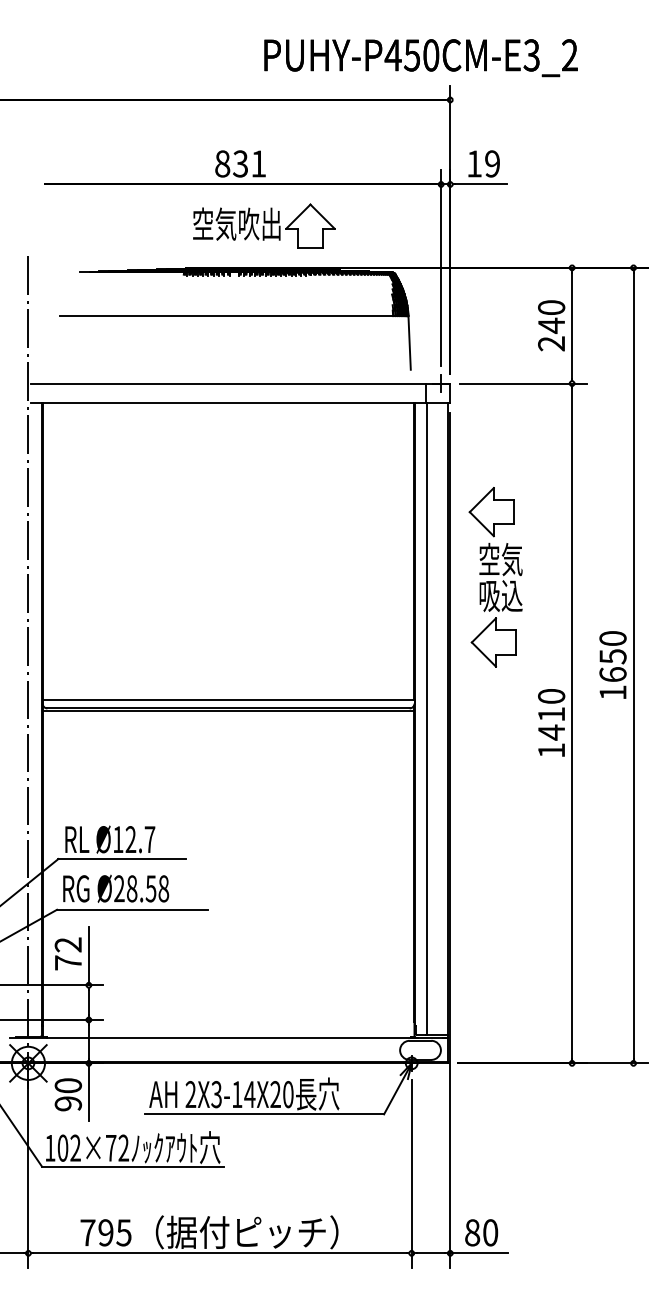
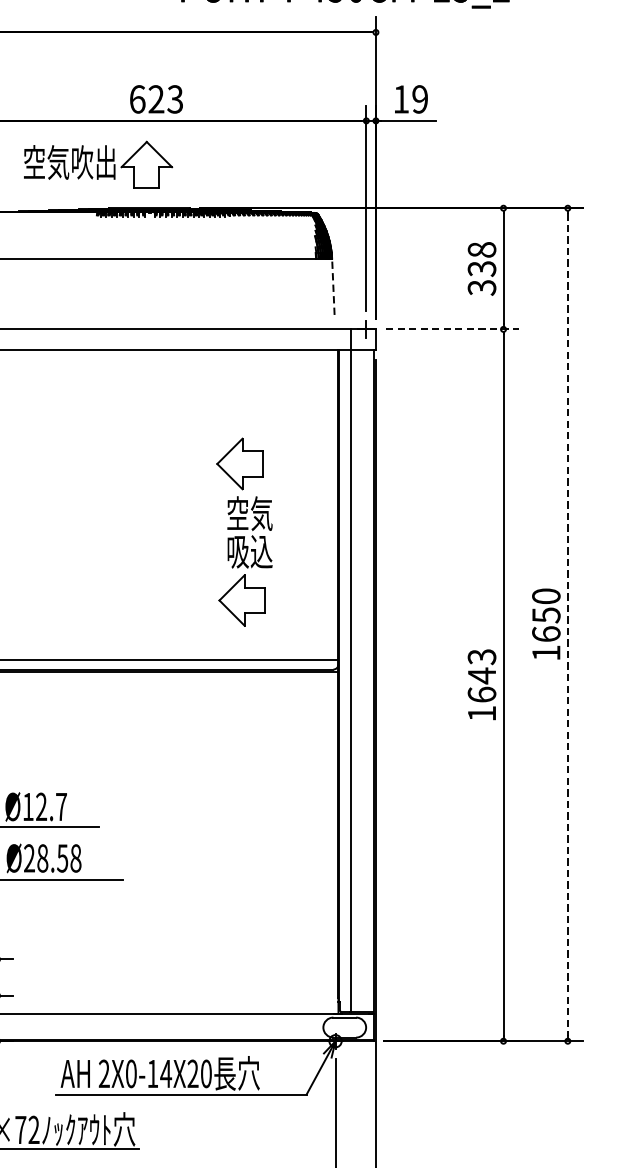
text: (240, 163) -> (156, 98), 831 -> 623
part: (264, 225) -> (98, 163), moved
text: (551, 325) -> (481, 268), 240 -> 338
line: (409, 342) -> (333, 286), solid -> dashed
line: (523, 383) -> (452, 329), solid -> dashed
part: (495, 577) -> (244, 532), moved
line: (633, 665) -> (567, 624), solid -> dashed
text: (551, 714) -> (481, 675), 1410 -> 1643
text: (216, 1094) -> (131, 1073), 2X3-14X20 -> 2X0-14X20

